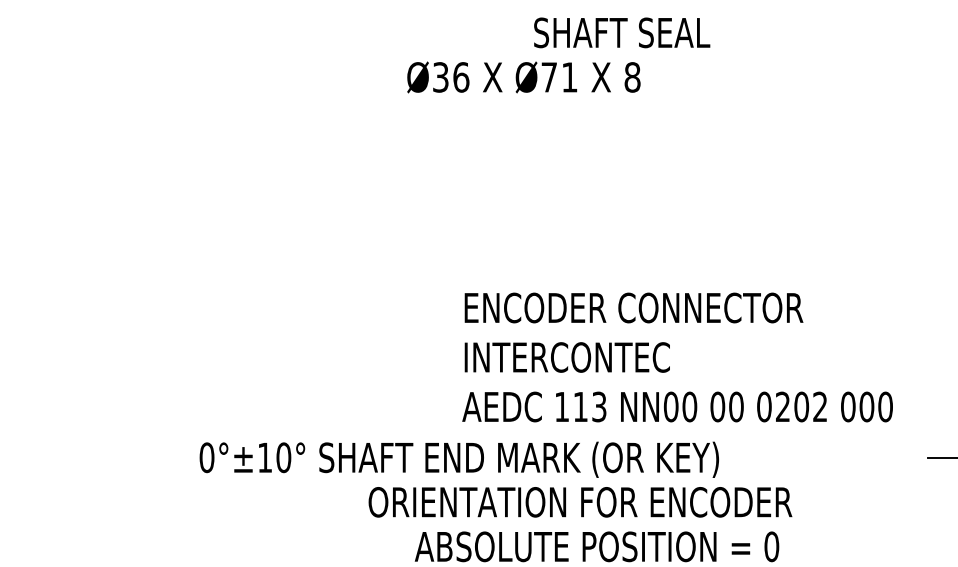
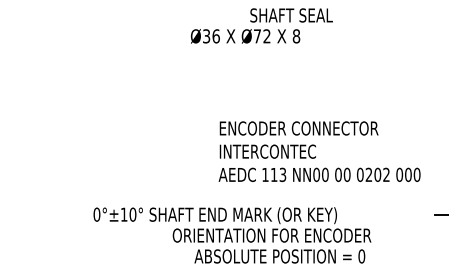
text: (568, 77) -> (266, 36), Ø71 -> Ø72
text: (677, 357) -> (319, 151), moved

